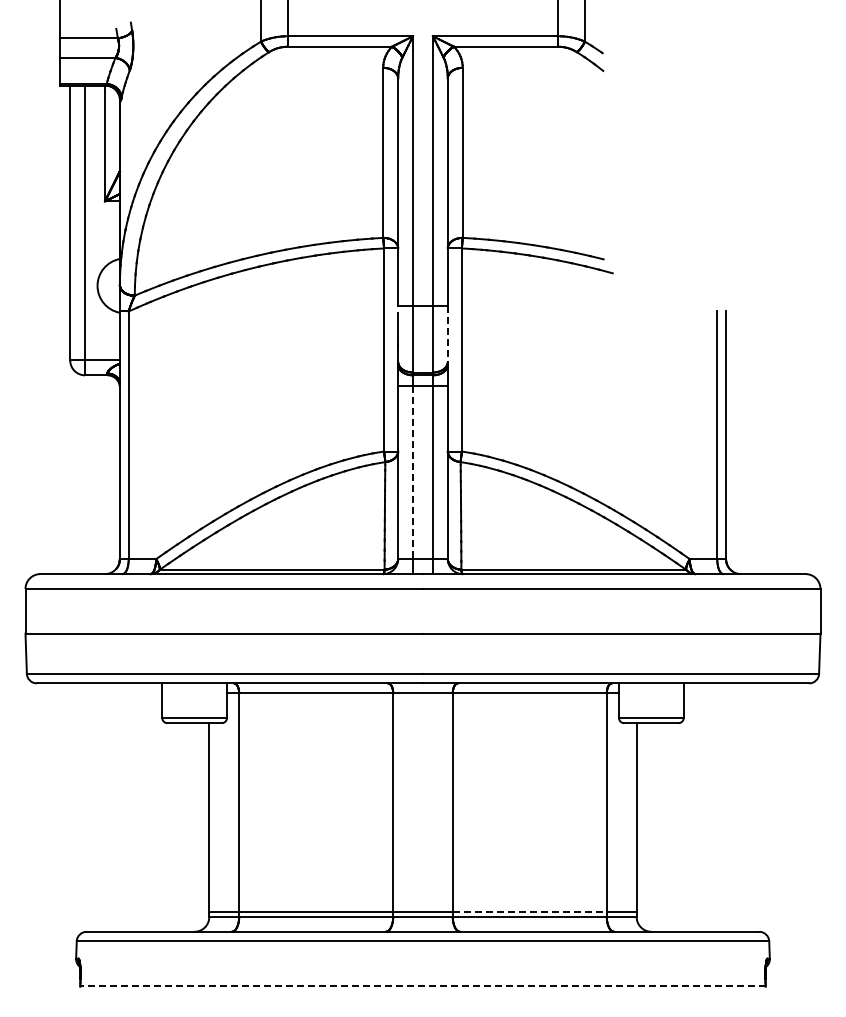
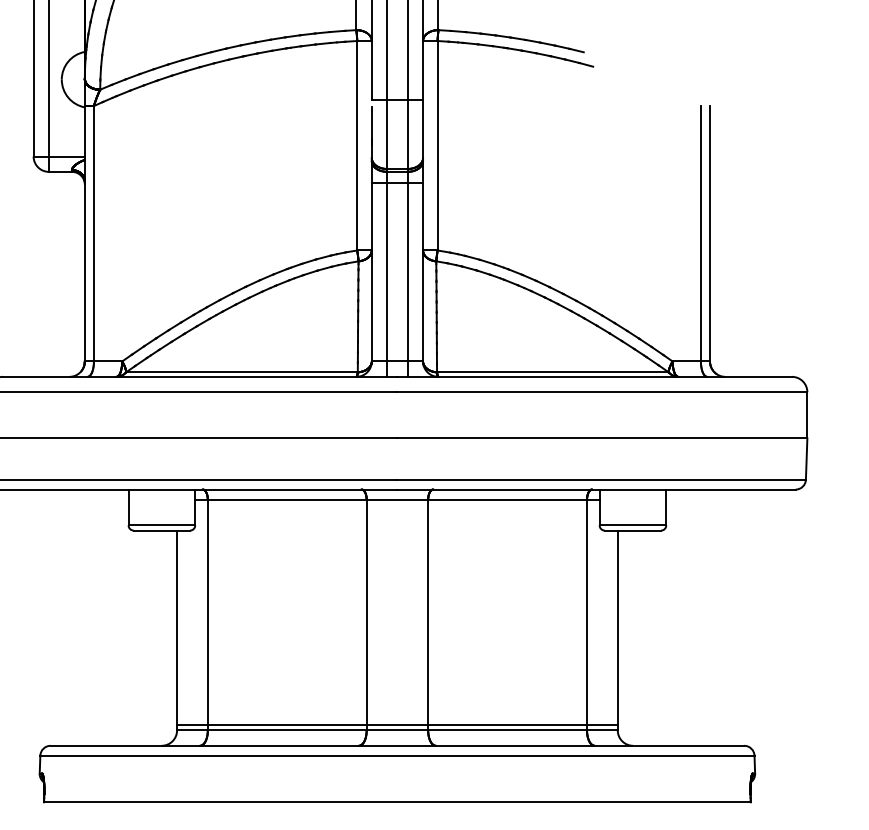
line: (447, 334) -> (422, 129), dashed -> solid
line: (413, 472) -> (387, 272), dashed -> solid
line: (530, 911) -> (508, 724), dashed -> solid
line: (423, 986) -> (397, 802), dashed -> solid

